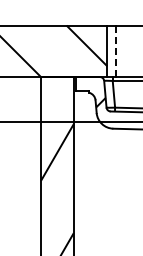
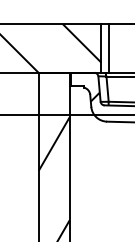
line: (115, 51) -> (109, 48), dashed -> solid

